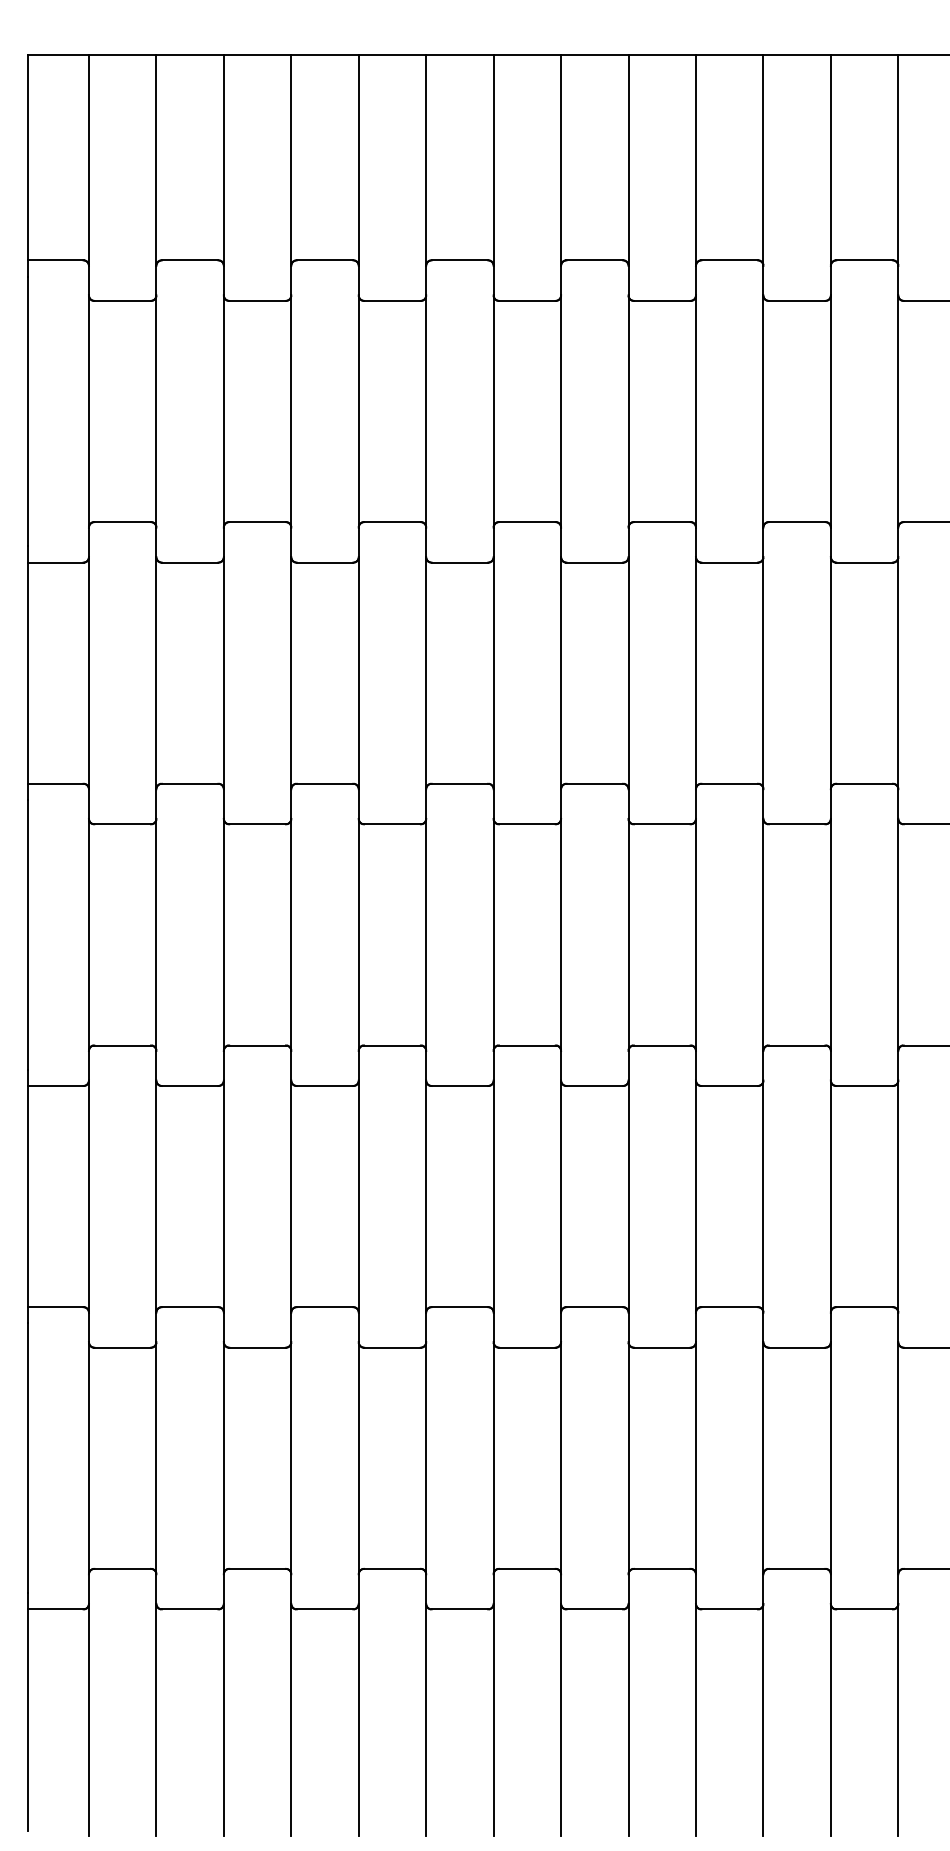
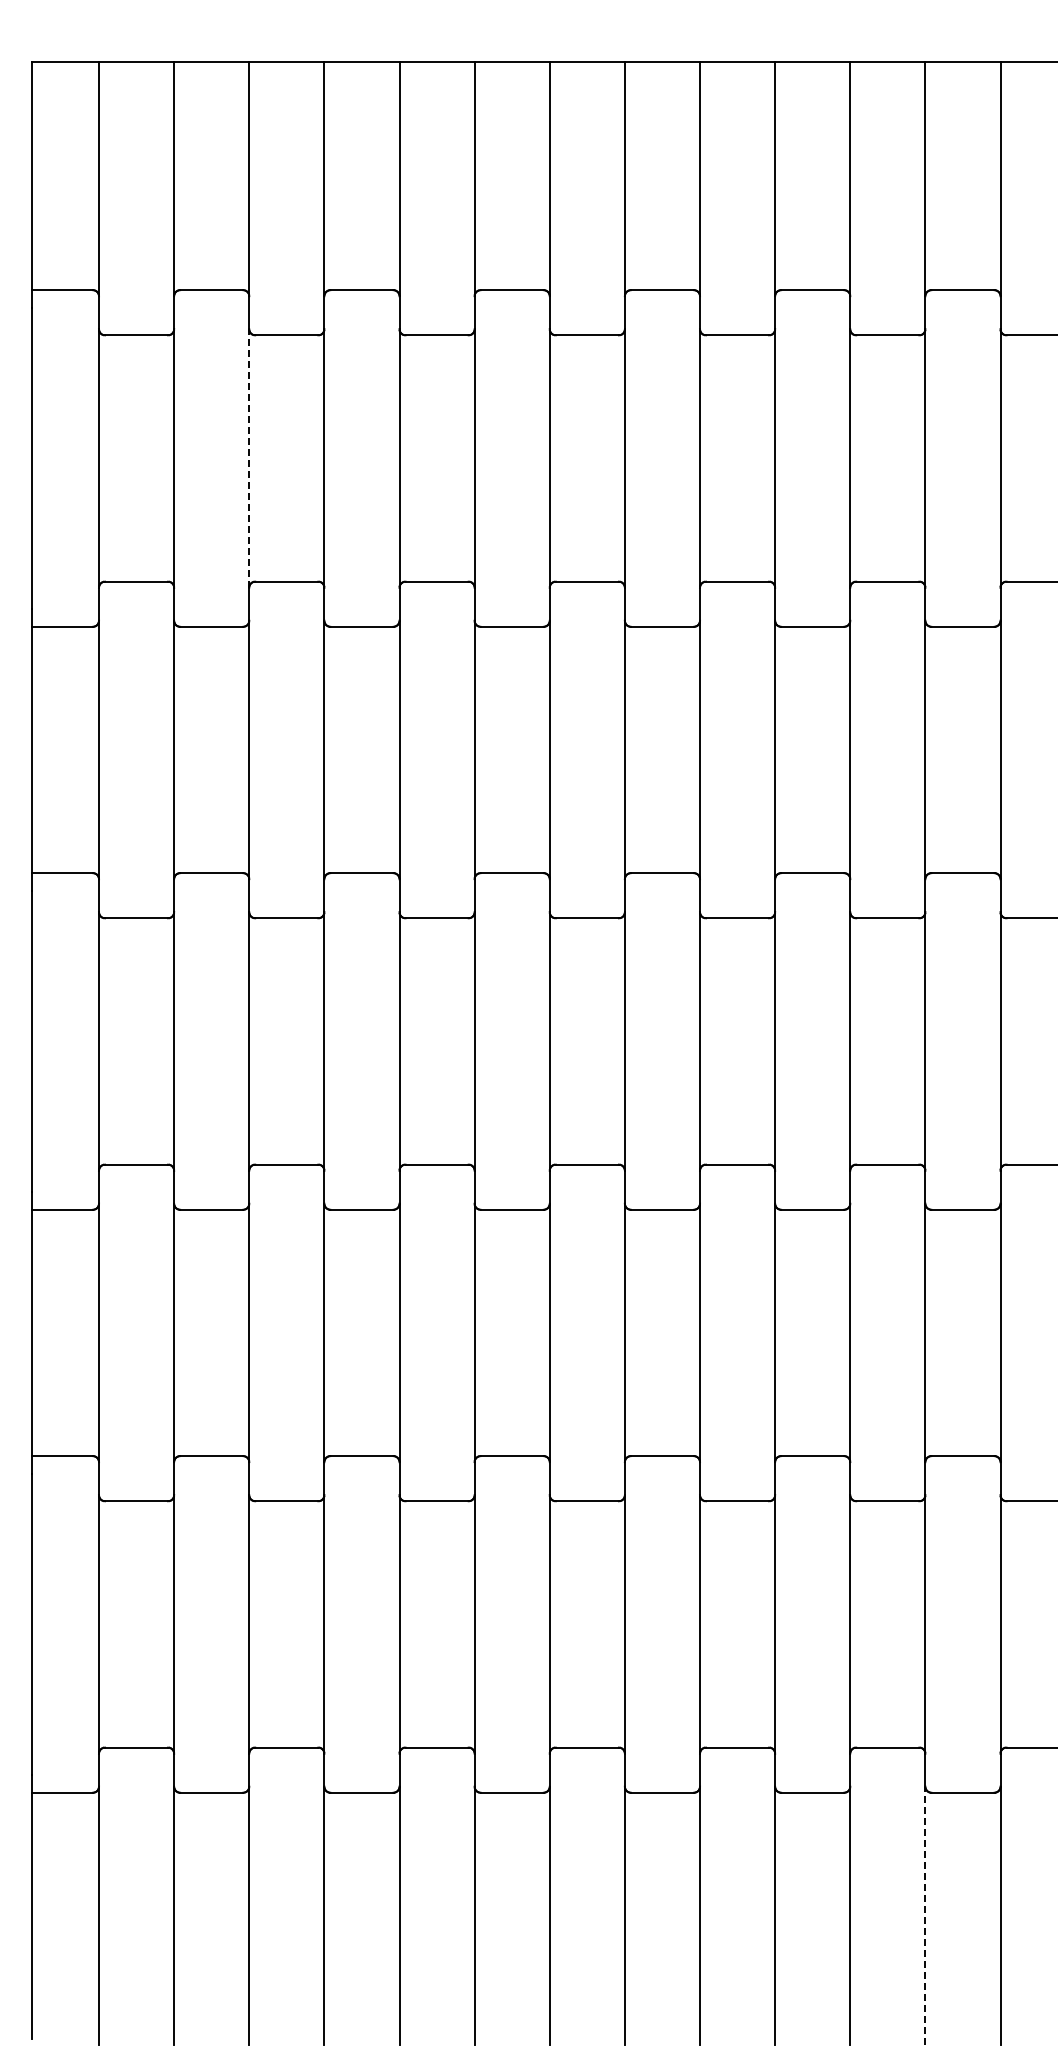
line: (224, 410) -> (249, 457), solid -> dashed
line: (830, 1719) -> (925, 1915), solid -> dashed

